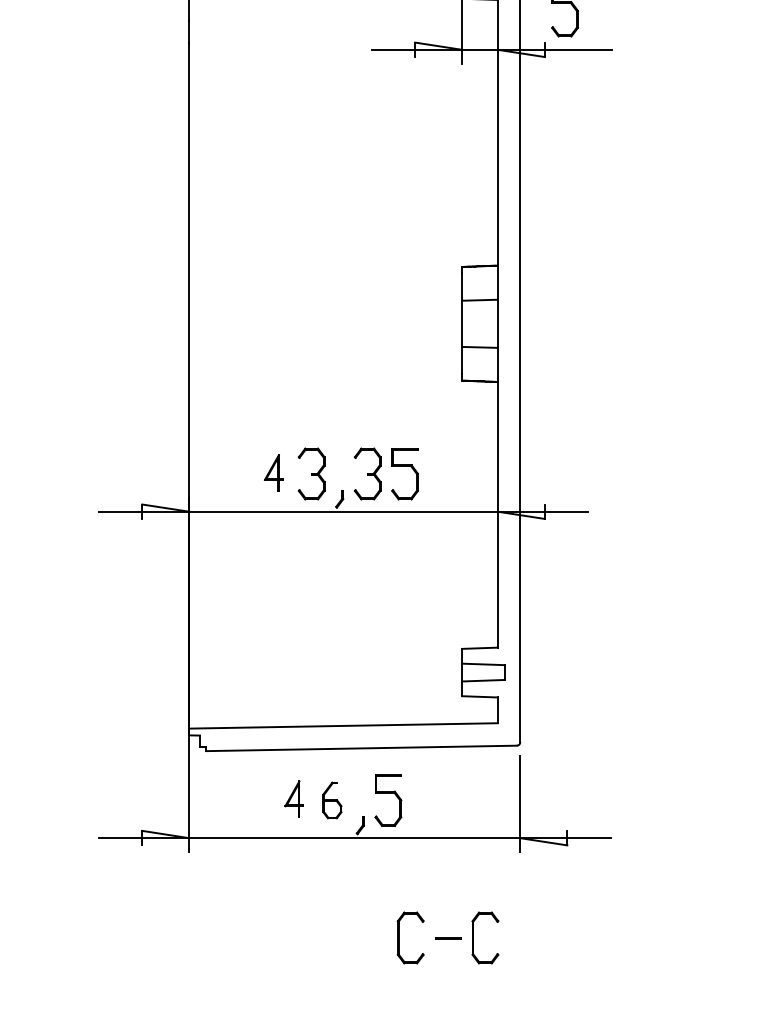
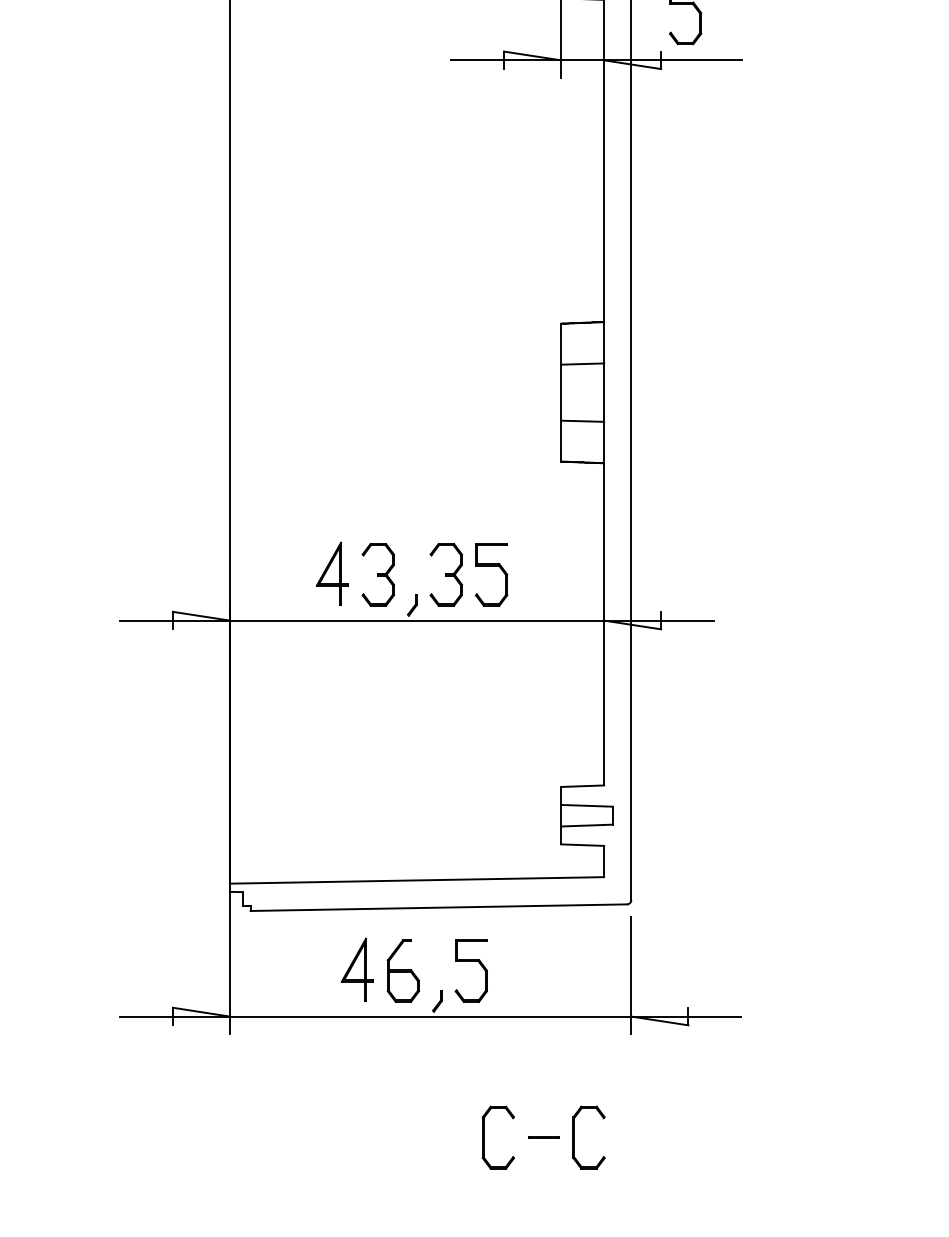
part: (273, 472) -> (331, 573), size x1.43
part: (293, 798) -> (356, 968), size x1.43
part: (332, 800) -> (403, 970), size x1.43

